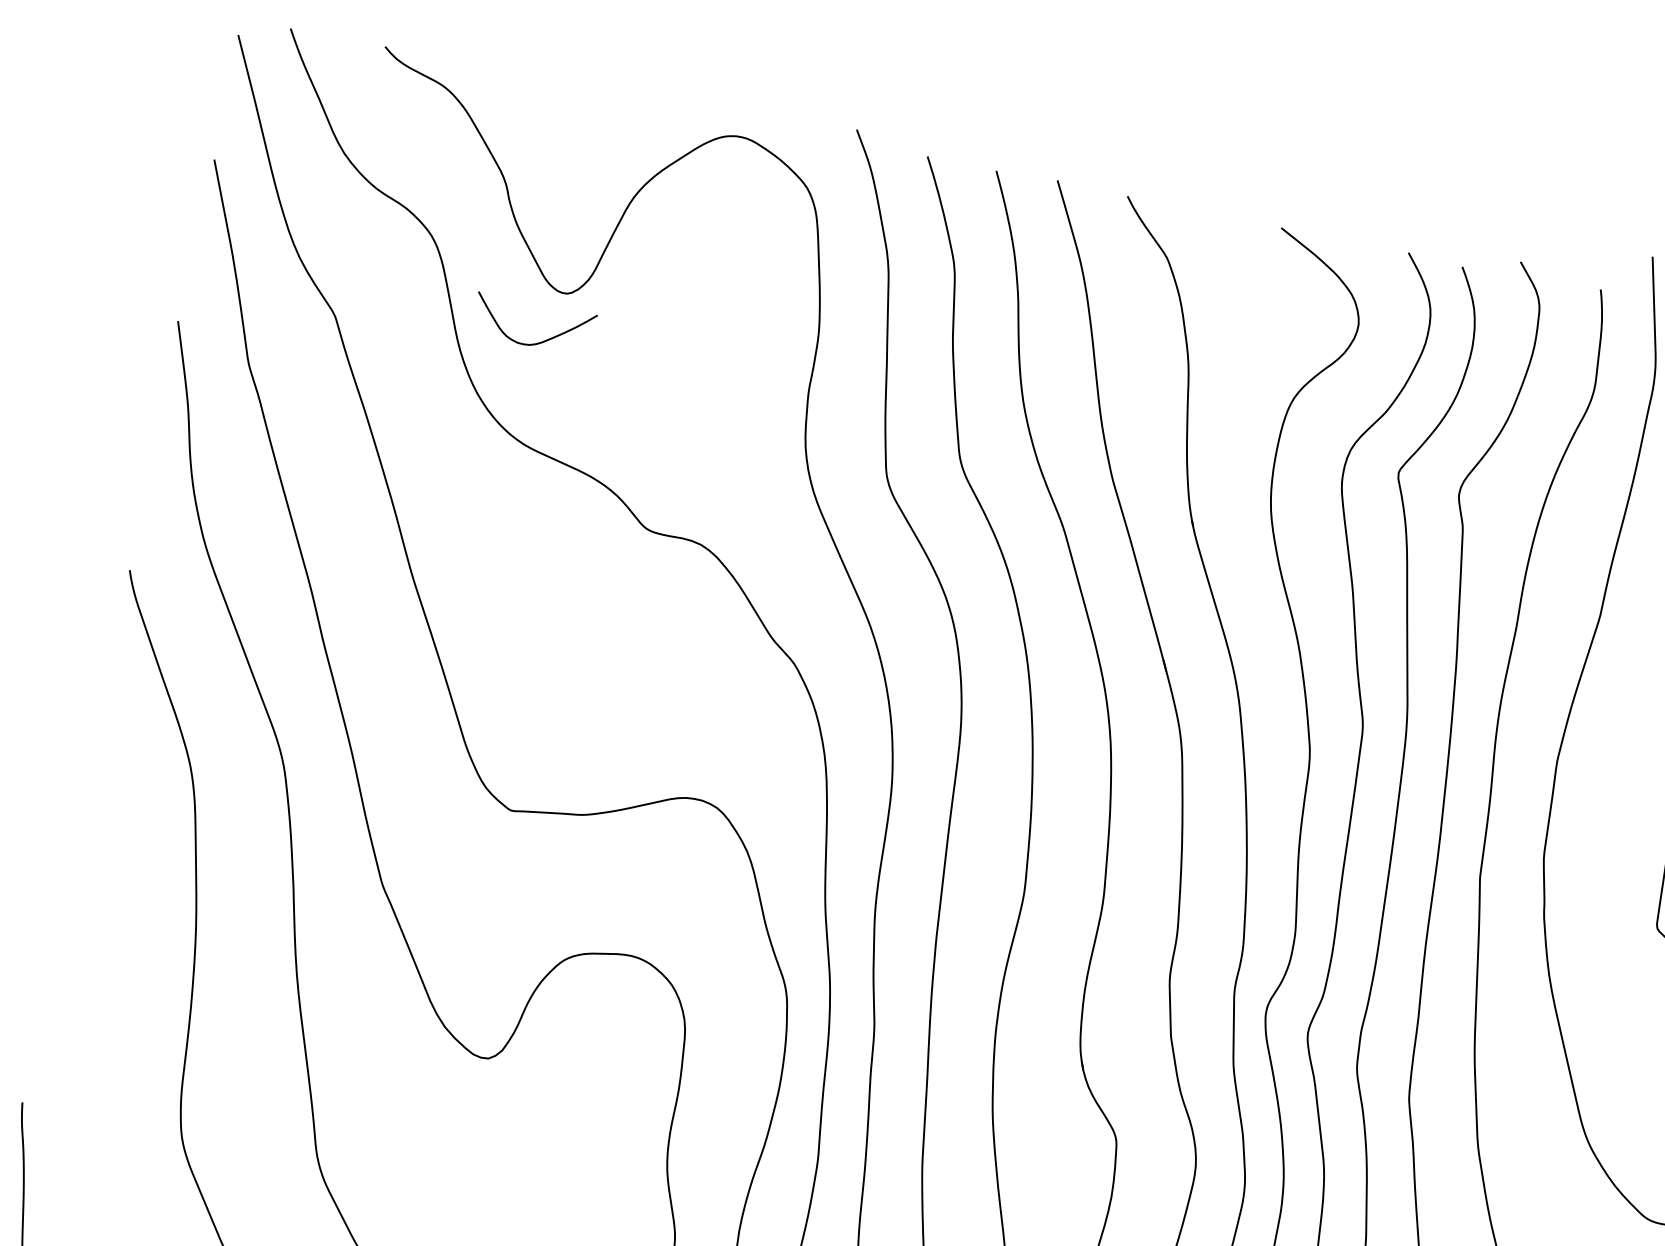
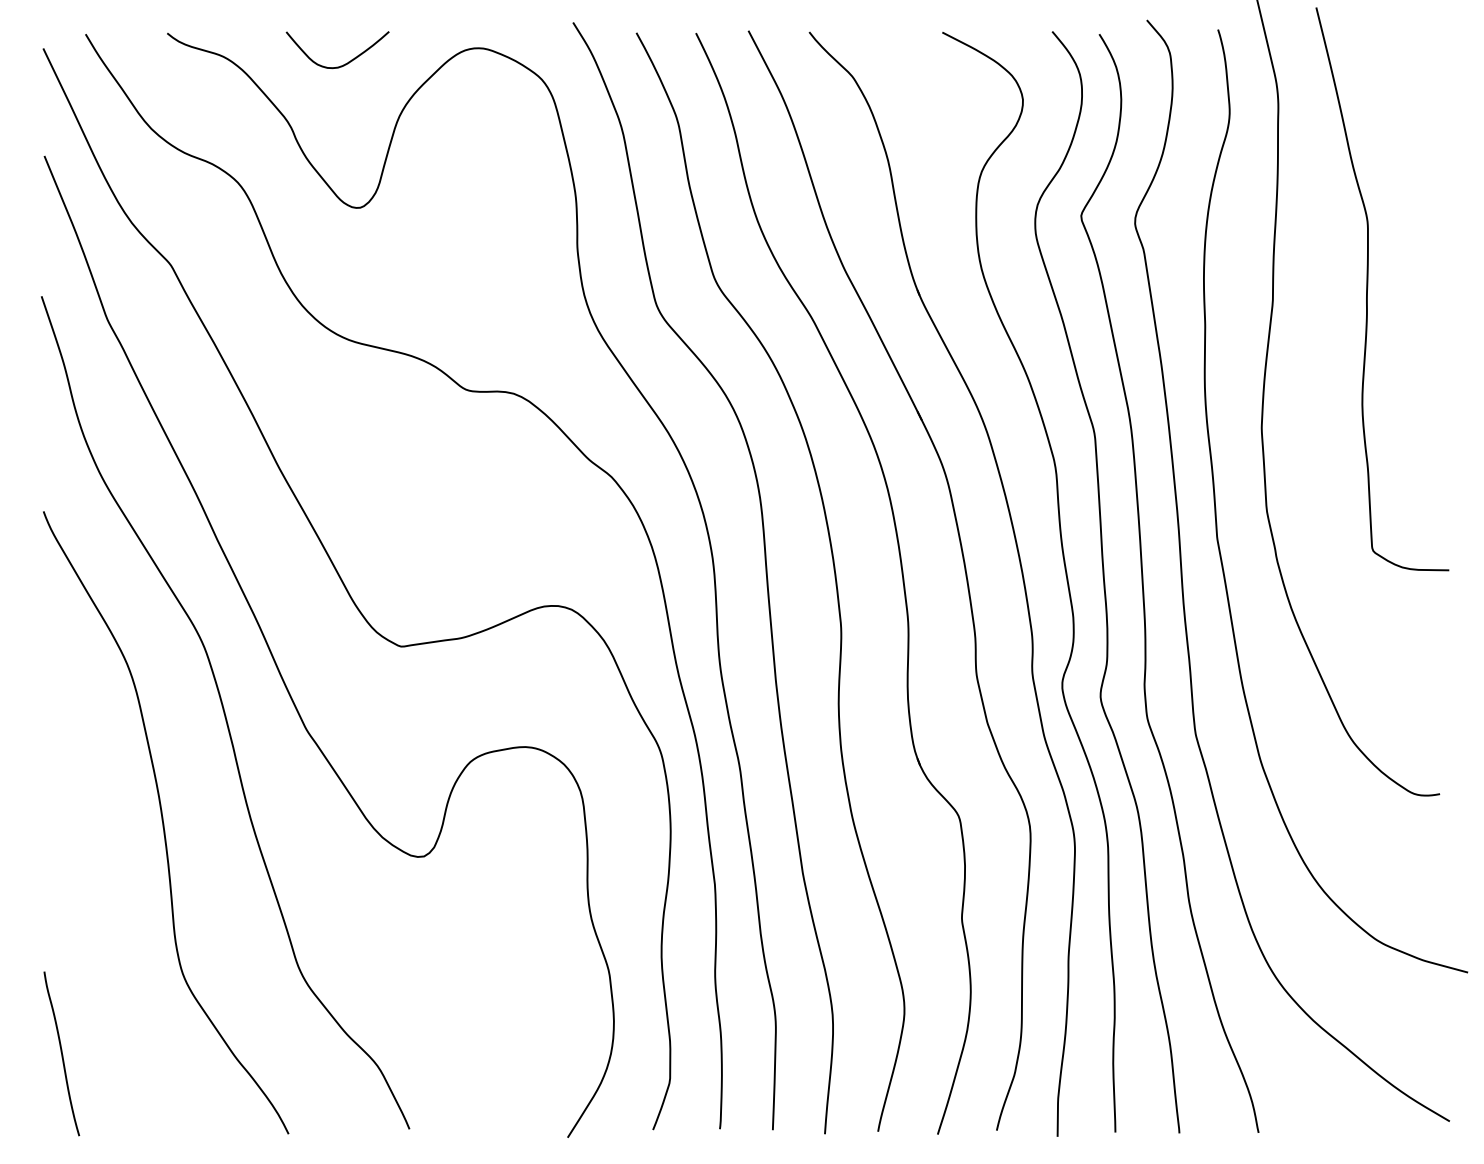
curve: (537, 342) -> (343, 64), moved

